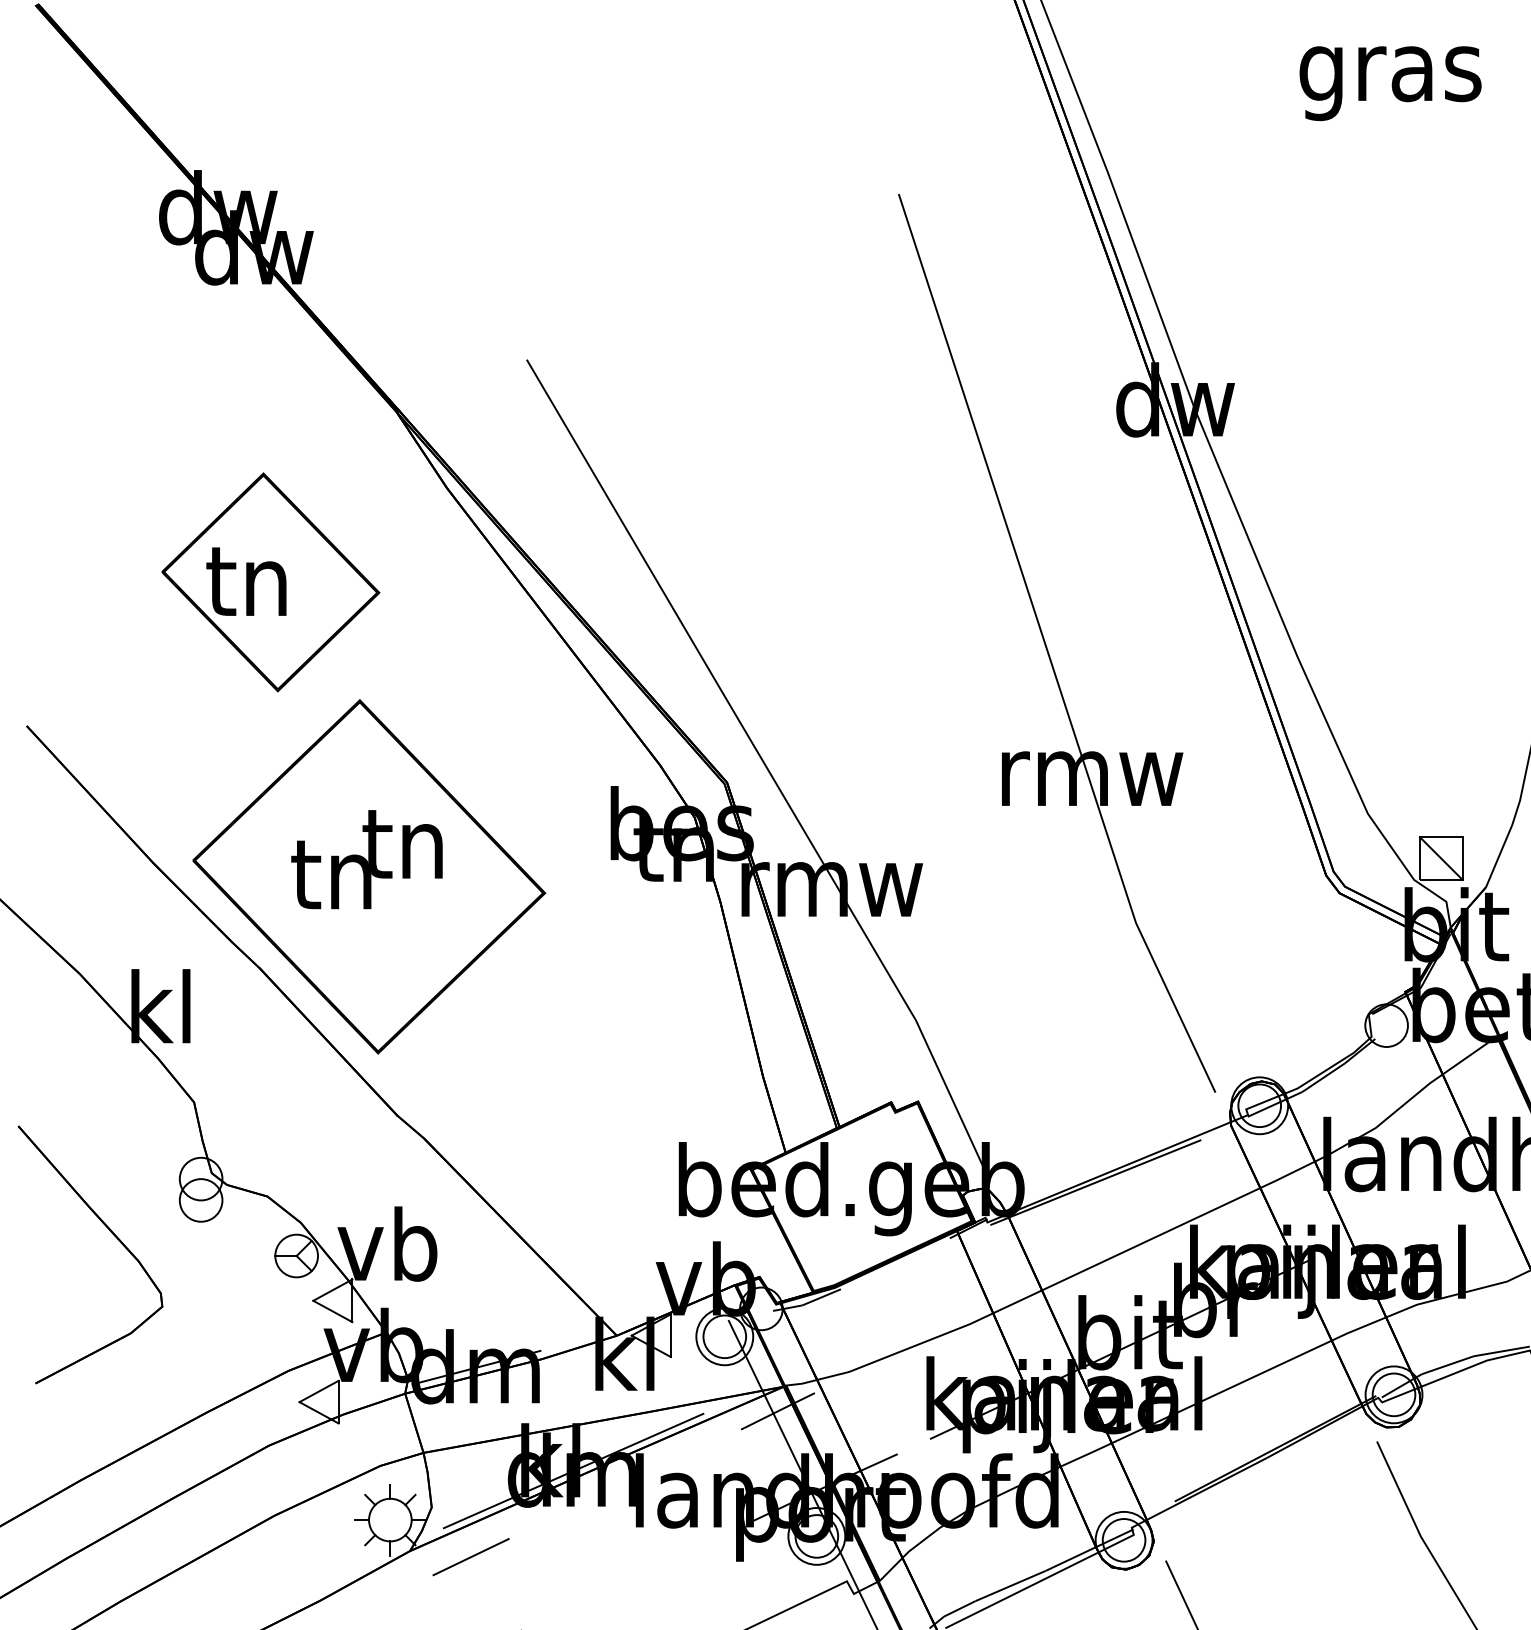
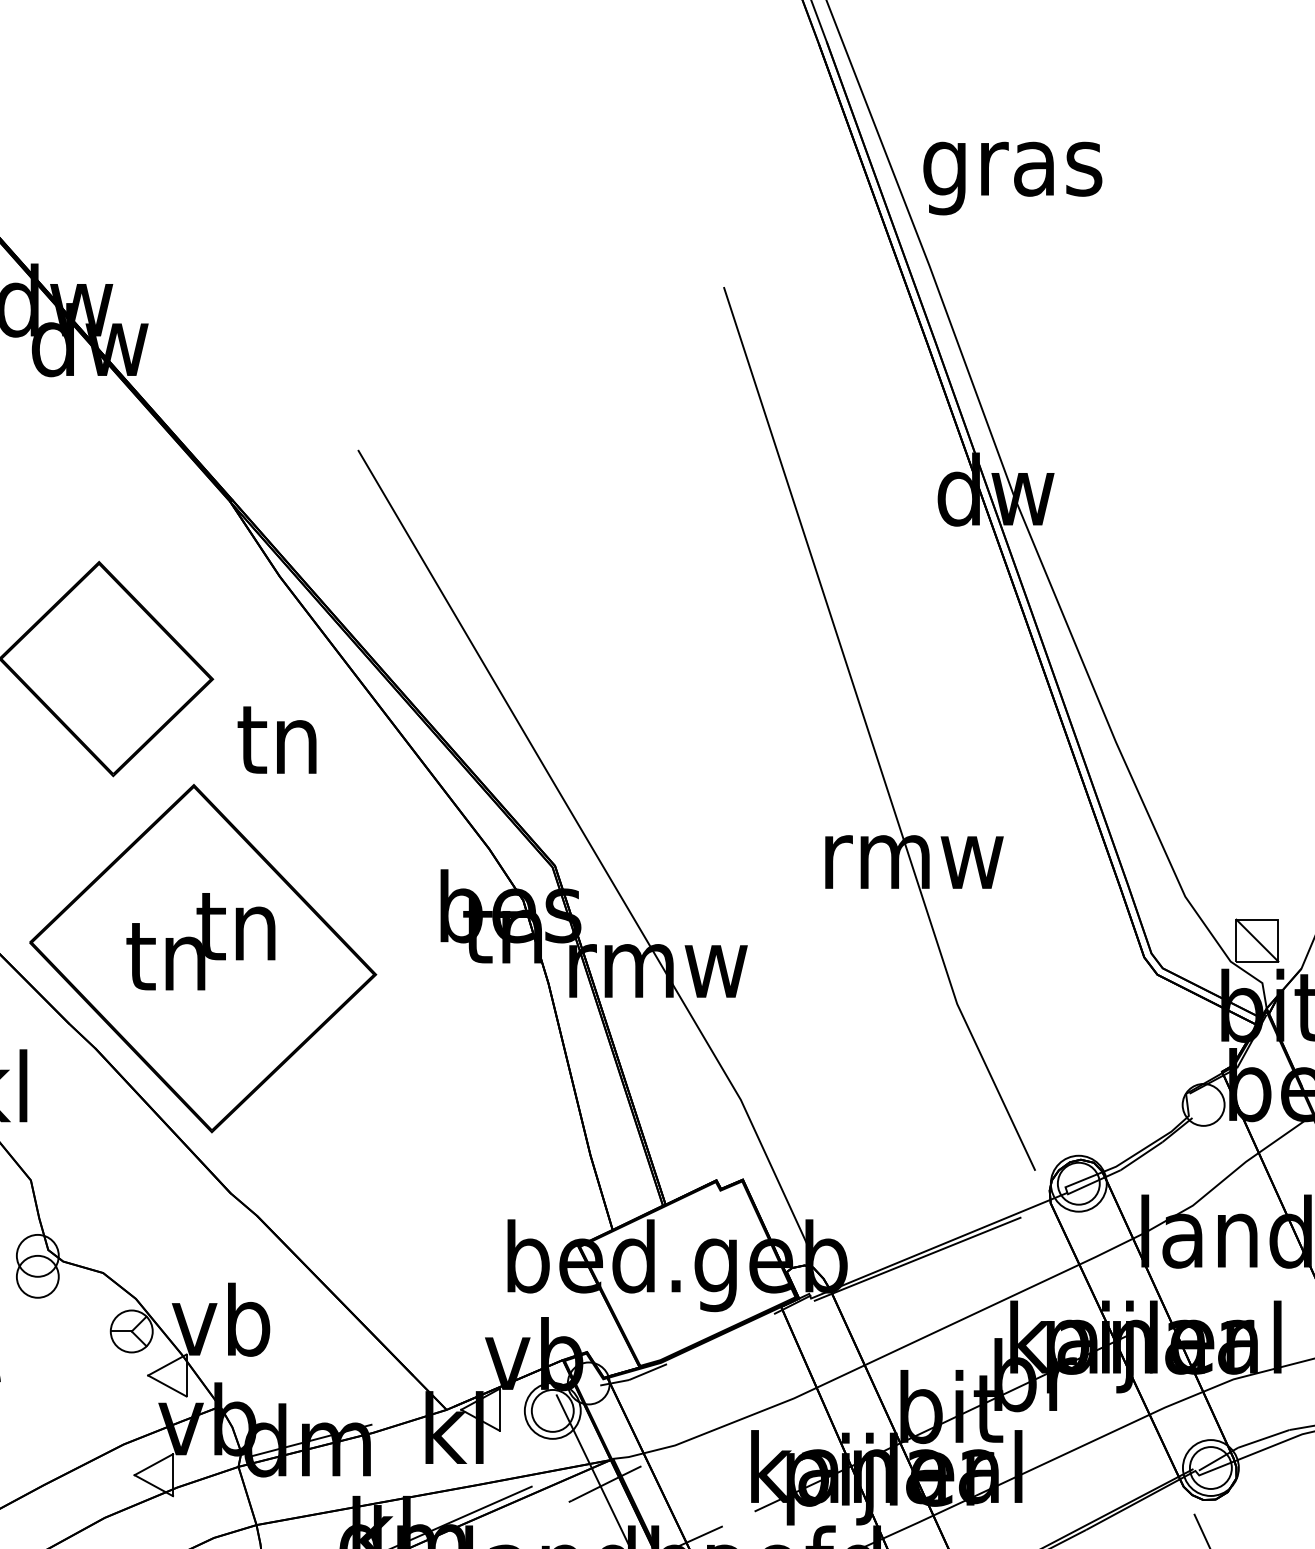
text: (1390, 83) -> (1012, 178), moved
text: (246, 581) -> (277, 739), moved

